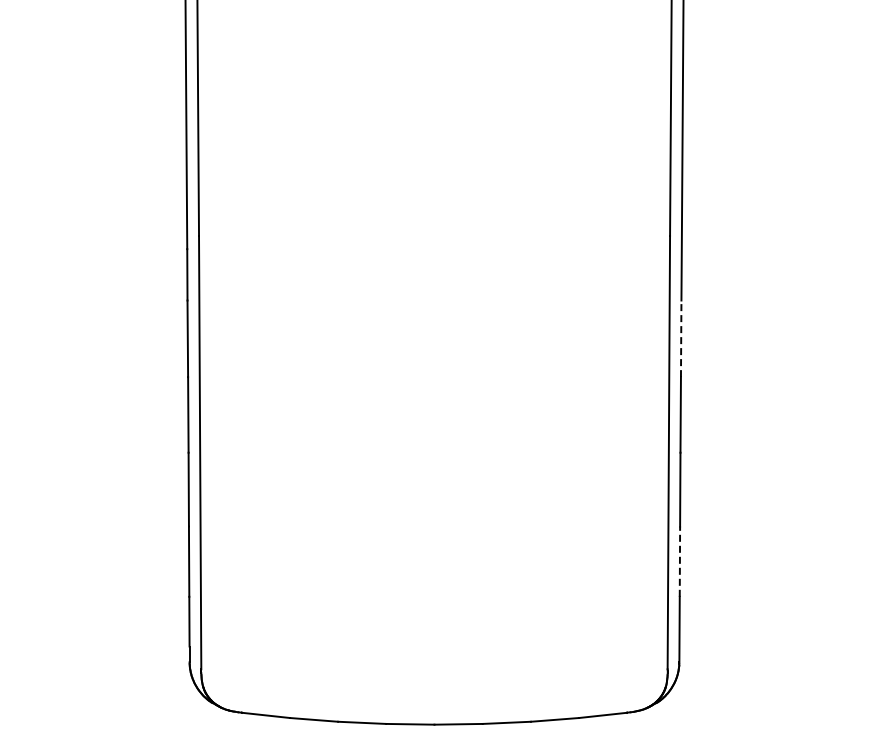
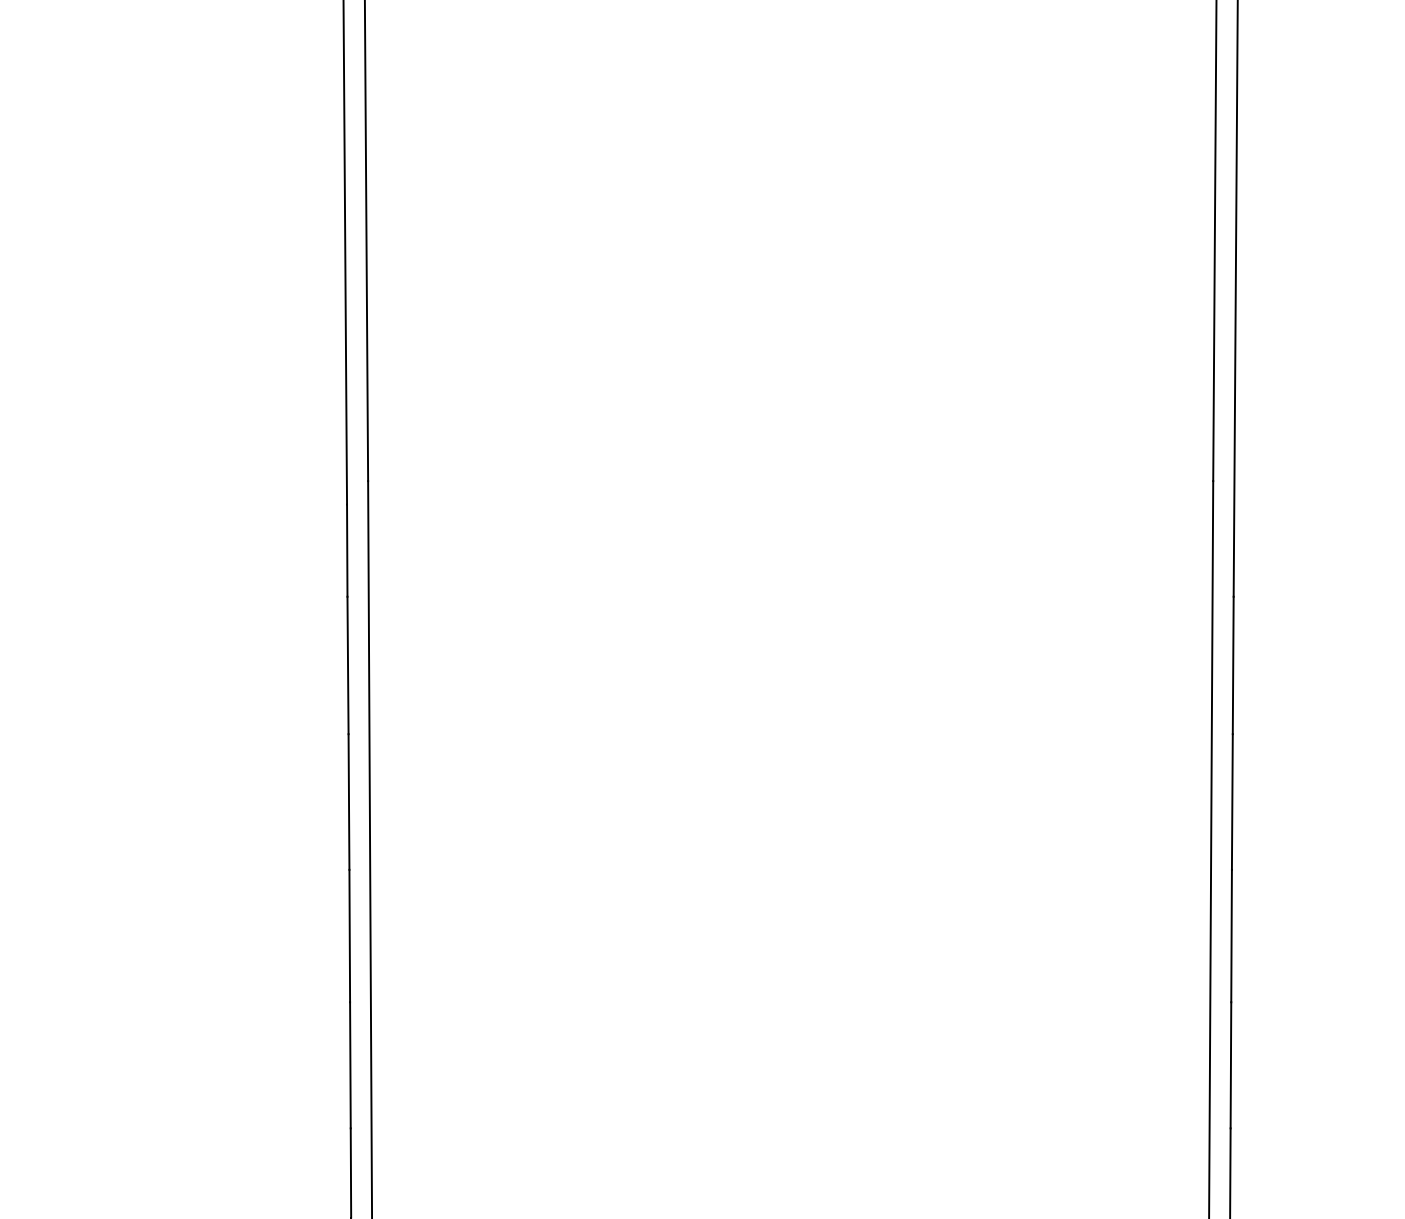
line: (681, 338) -> (1233, 664), dashed -> solid
line: (679, 561) -> (1230, 1064), dashed -> solid

